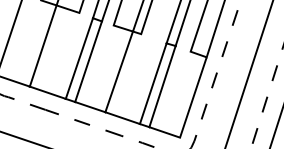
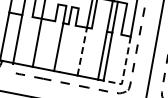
line: (87, 62) -> (63, 48), removed
line: (119, 71) -> (82, 51), solid -> dashed
line: (187, 114) -> (124, 70), solid -> dashed

